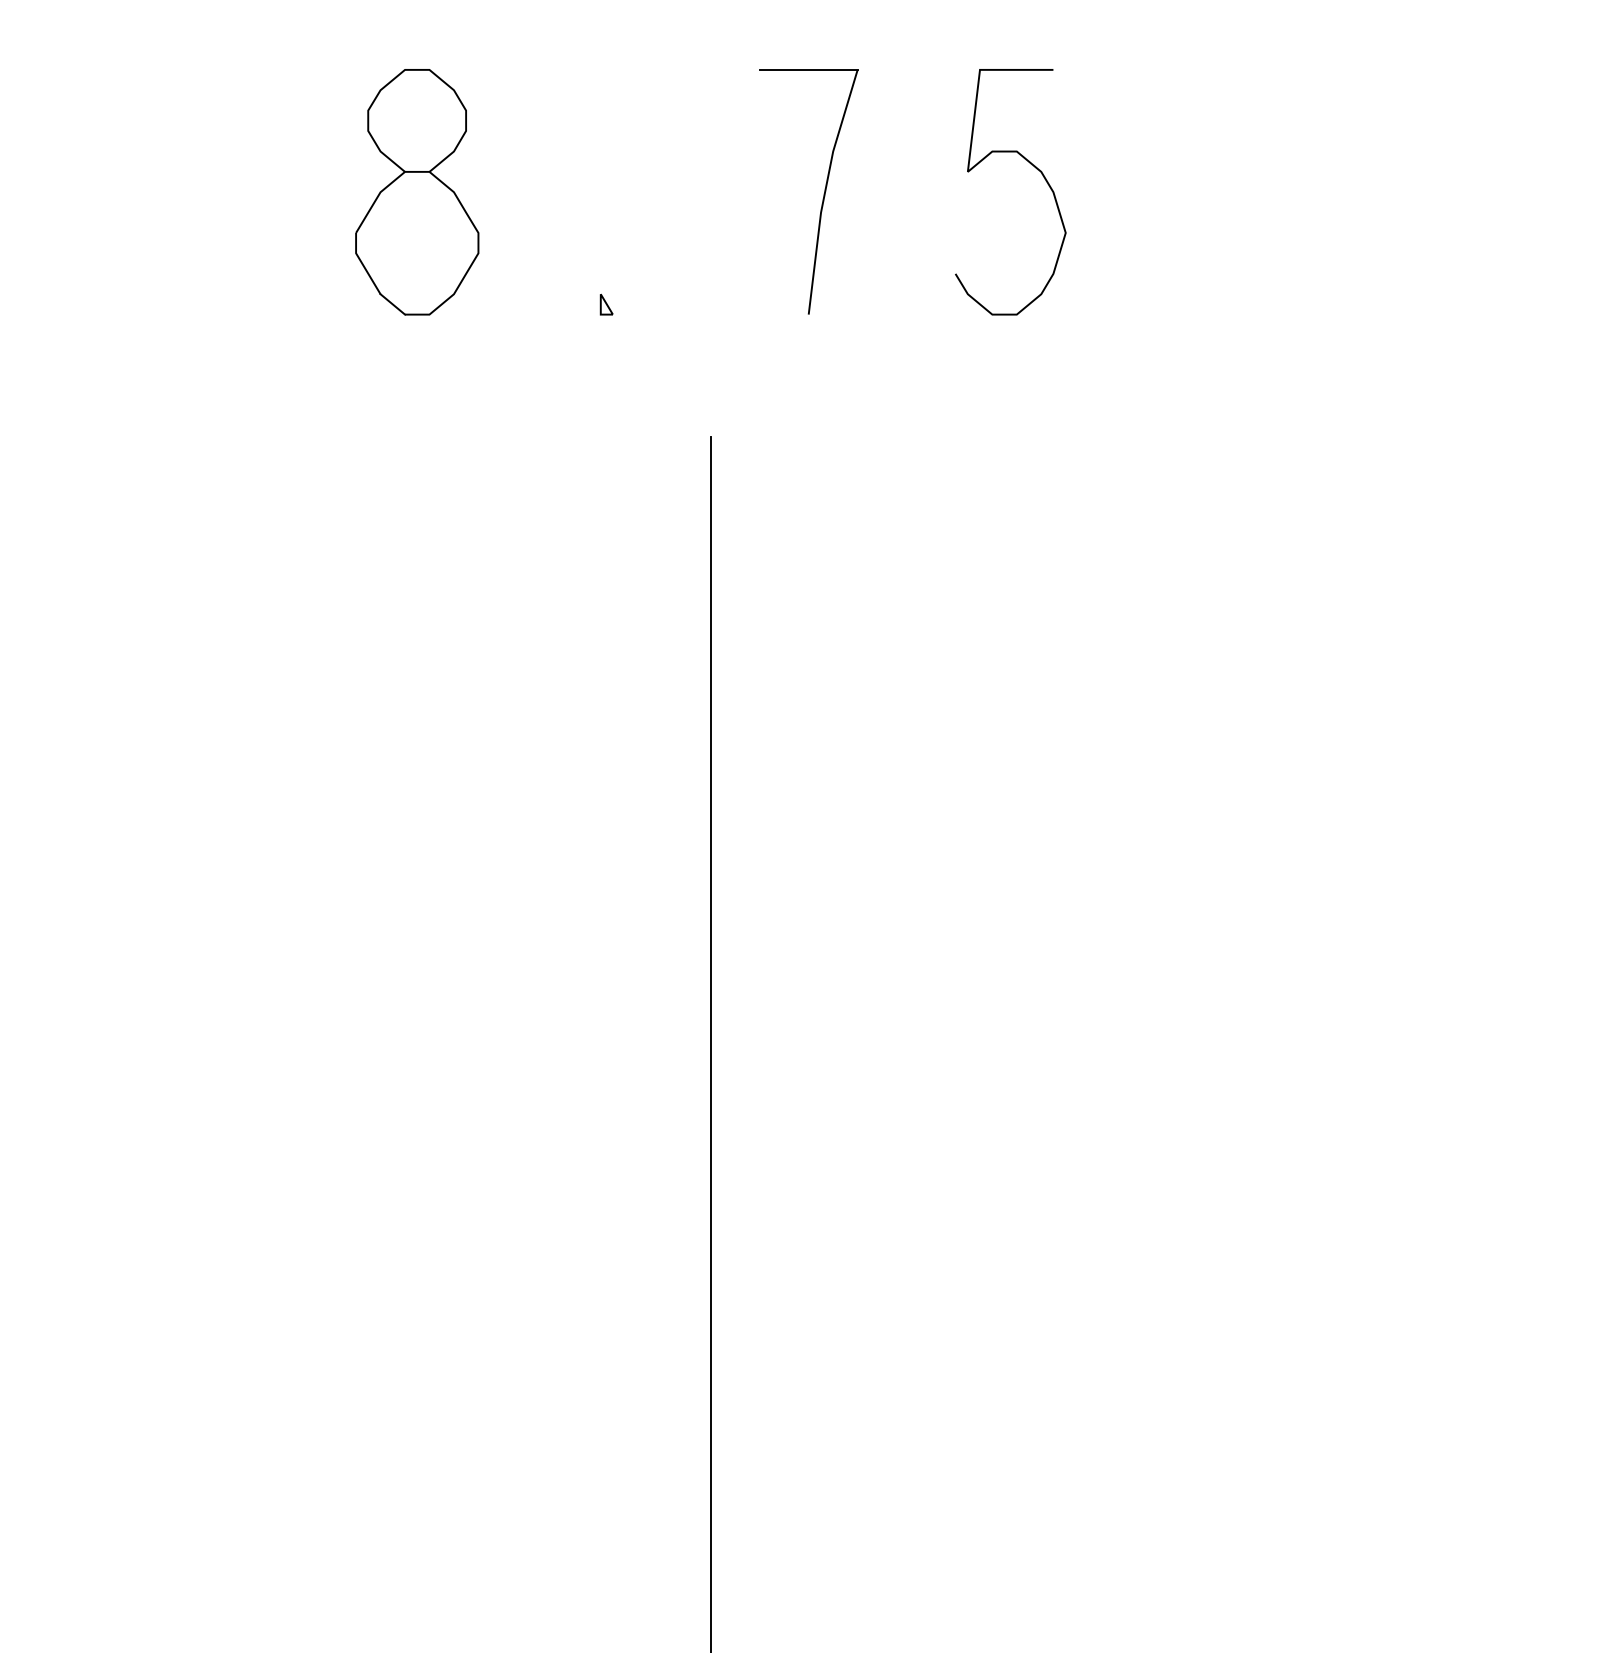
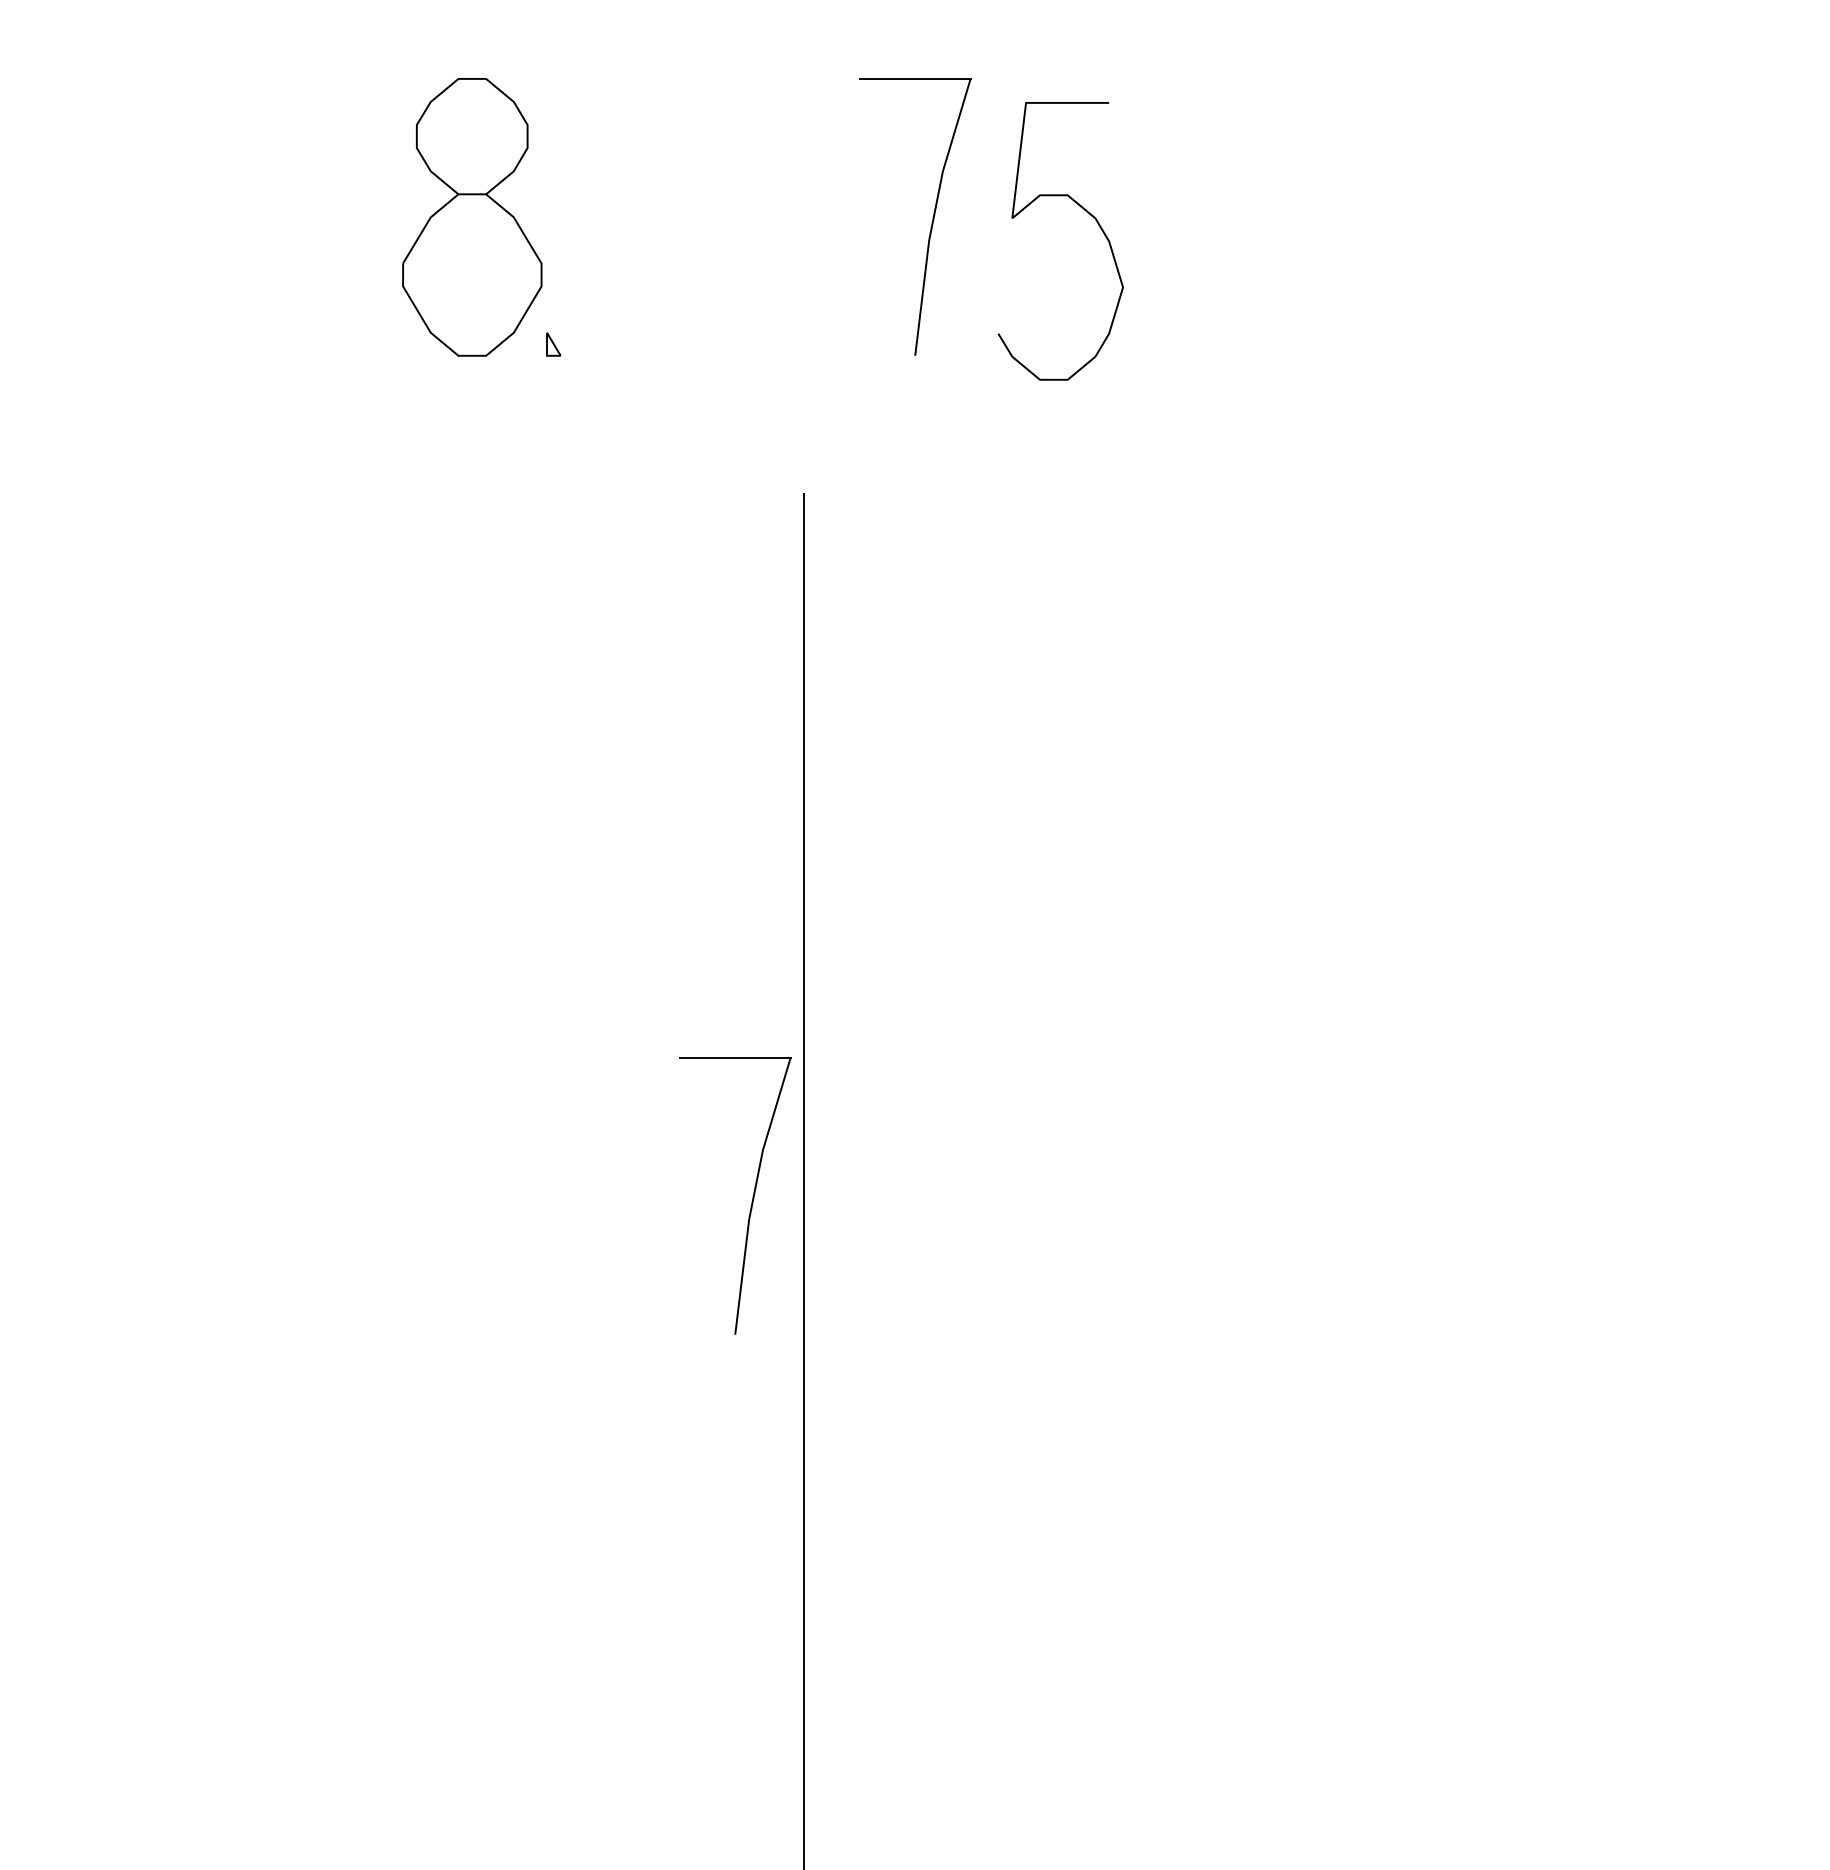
curve: (1033, 166) -> (1086, 212), moved
part: (606, 304) -> (553, 344), moved
part: (664, 1057) -> (752, 1196), added

